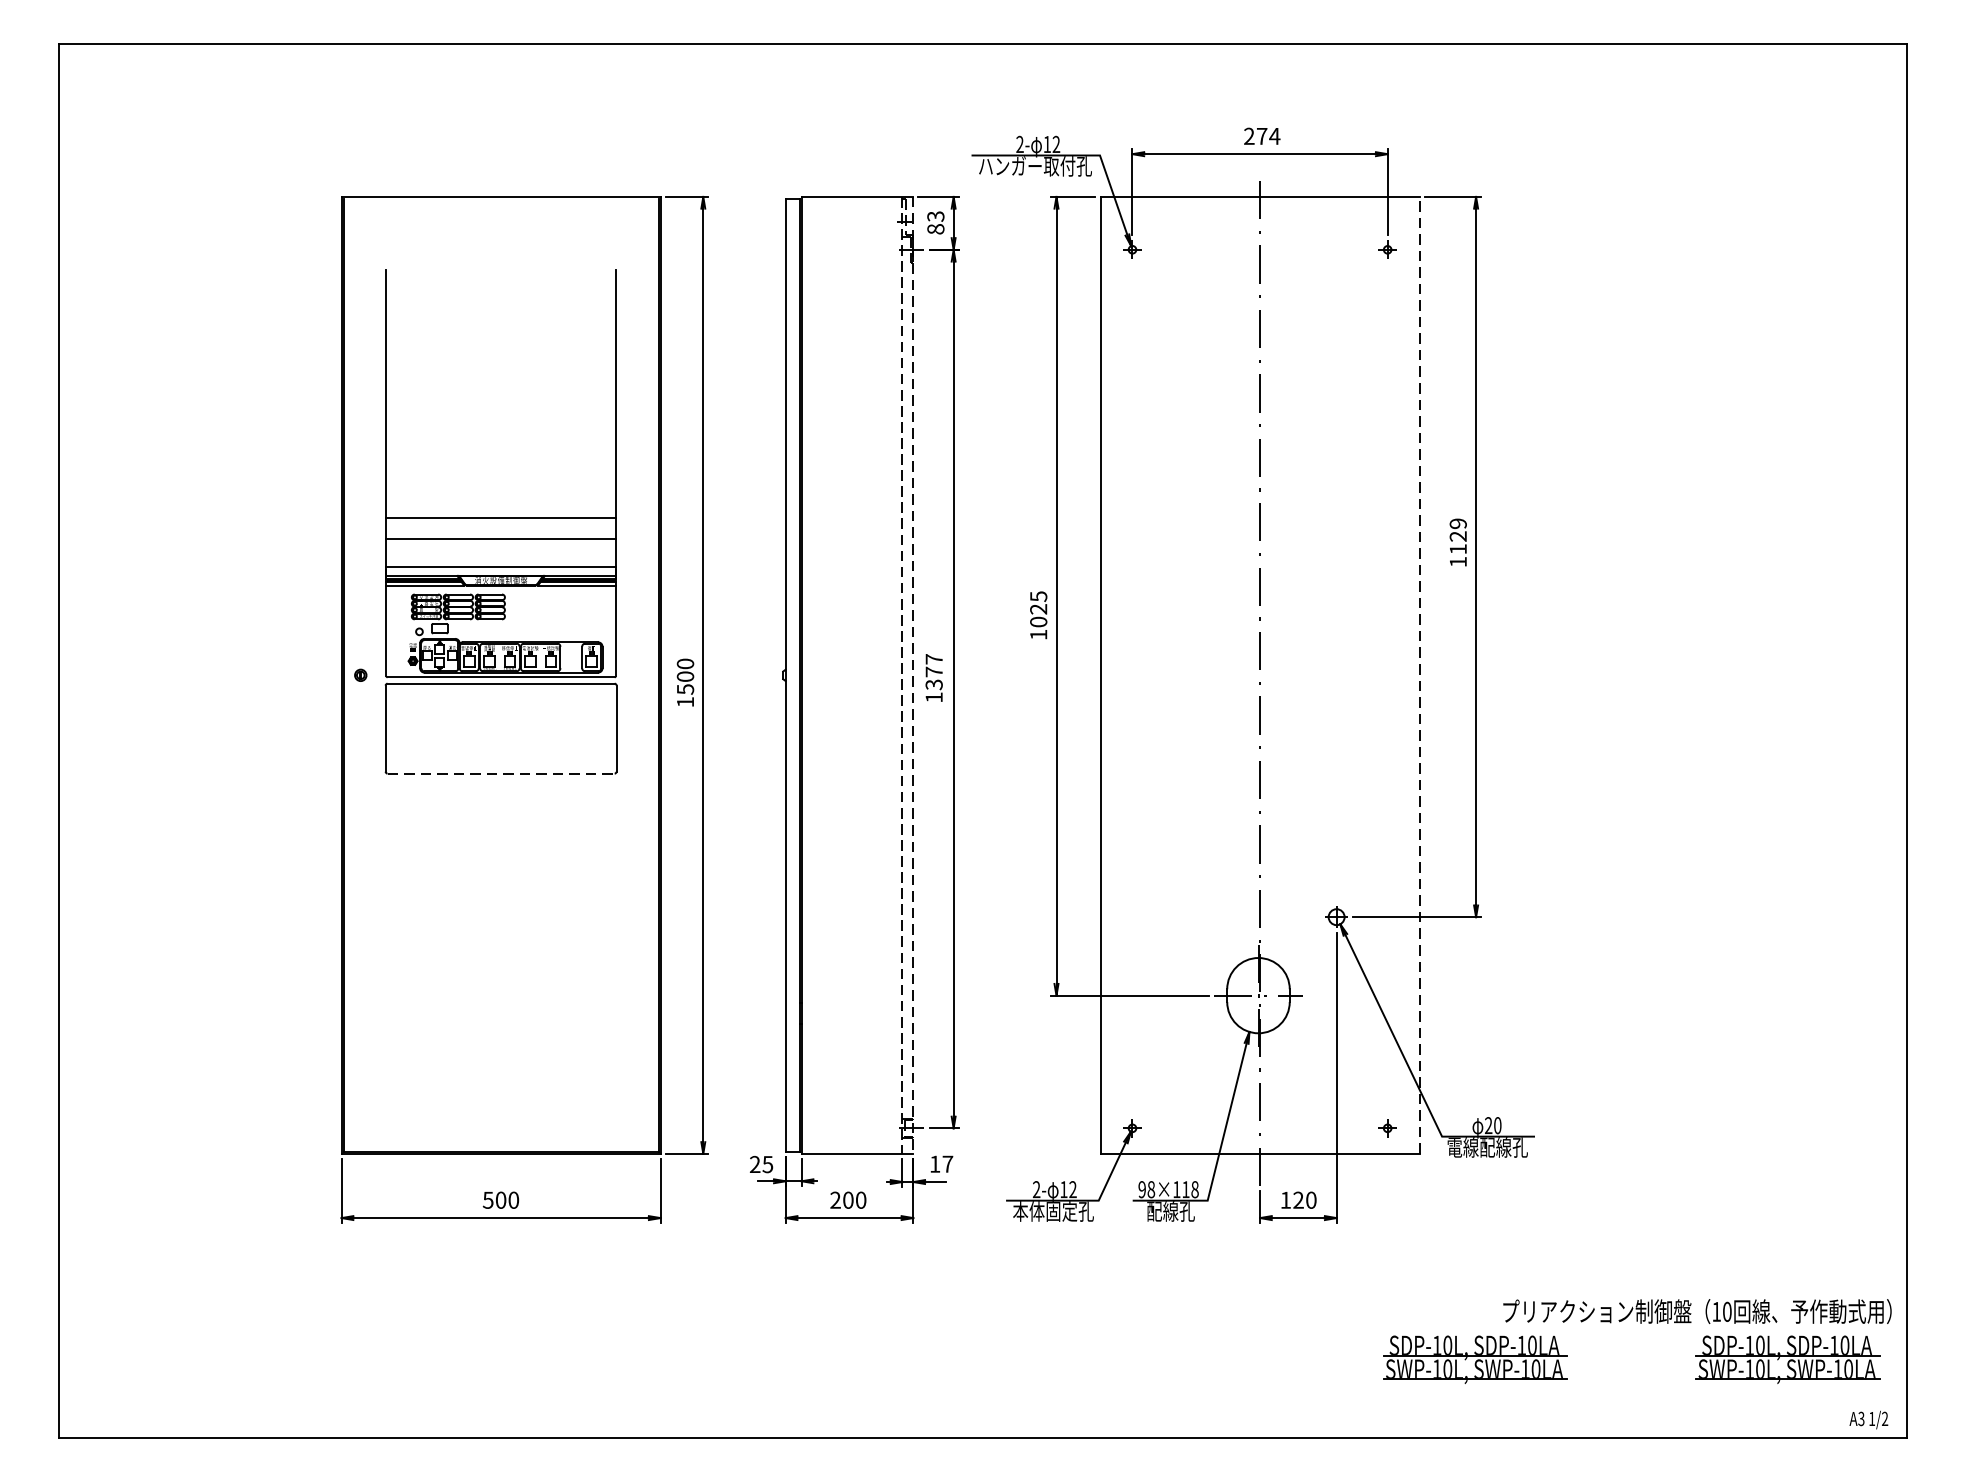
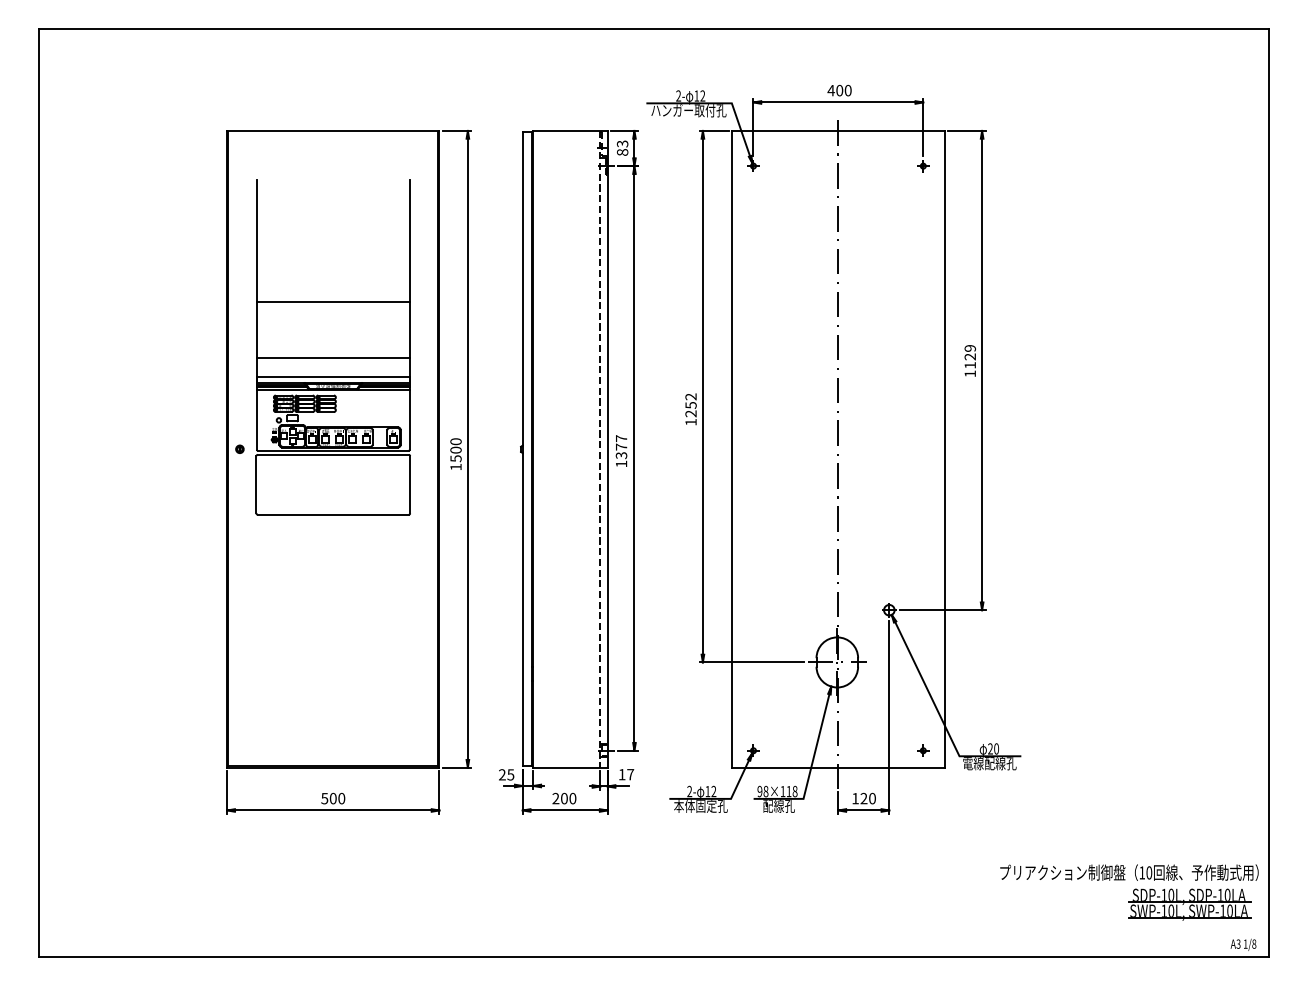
text: (1261, 136) -> (839, 90), 274 -> 400
line: (499, 517) -> (332, 301), moved
text: (1037, 609) -> (690, 405), 1025 -> 1252
line: (1419, 674) -> (944, 448), dashed -> solid
line: (913, 675) -> (607, 449), dashed -> solid
line: (501, 773) -> (333, 514), dashed -> solid
part: (1475, 1359) -> (981, 904), removed
text: (1885, 1417) -> (1254, 943), 1/2 -> 1/8

